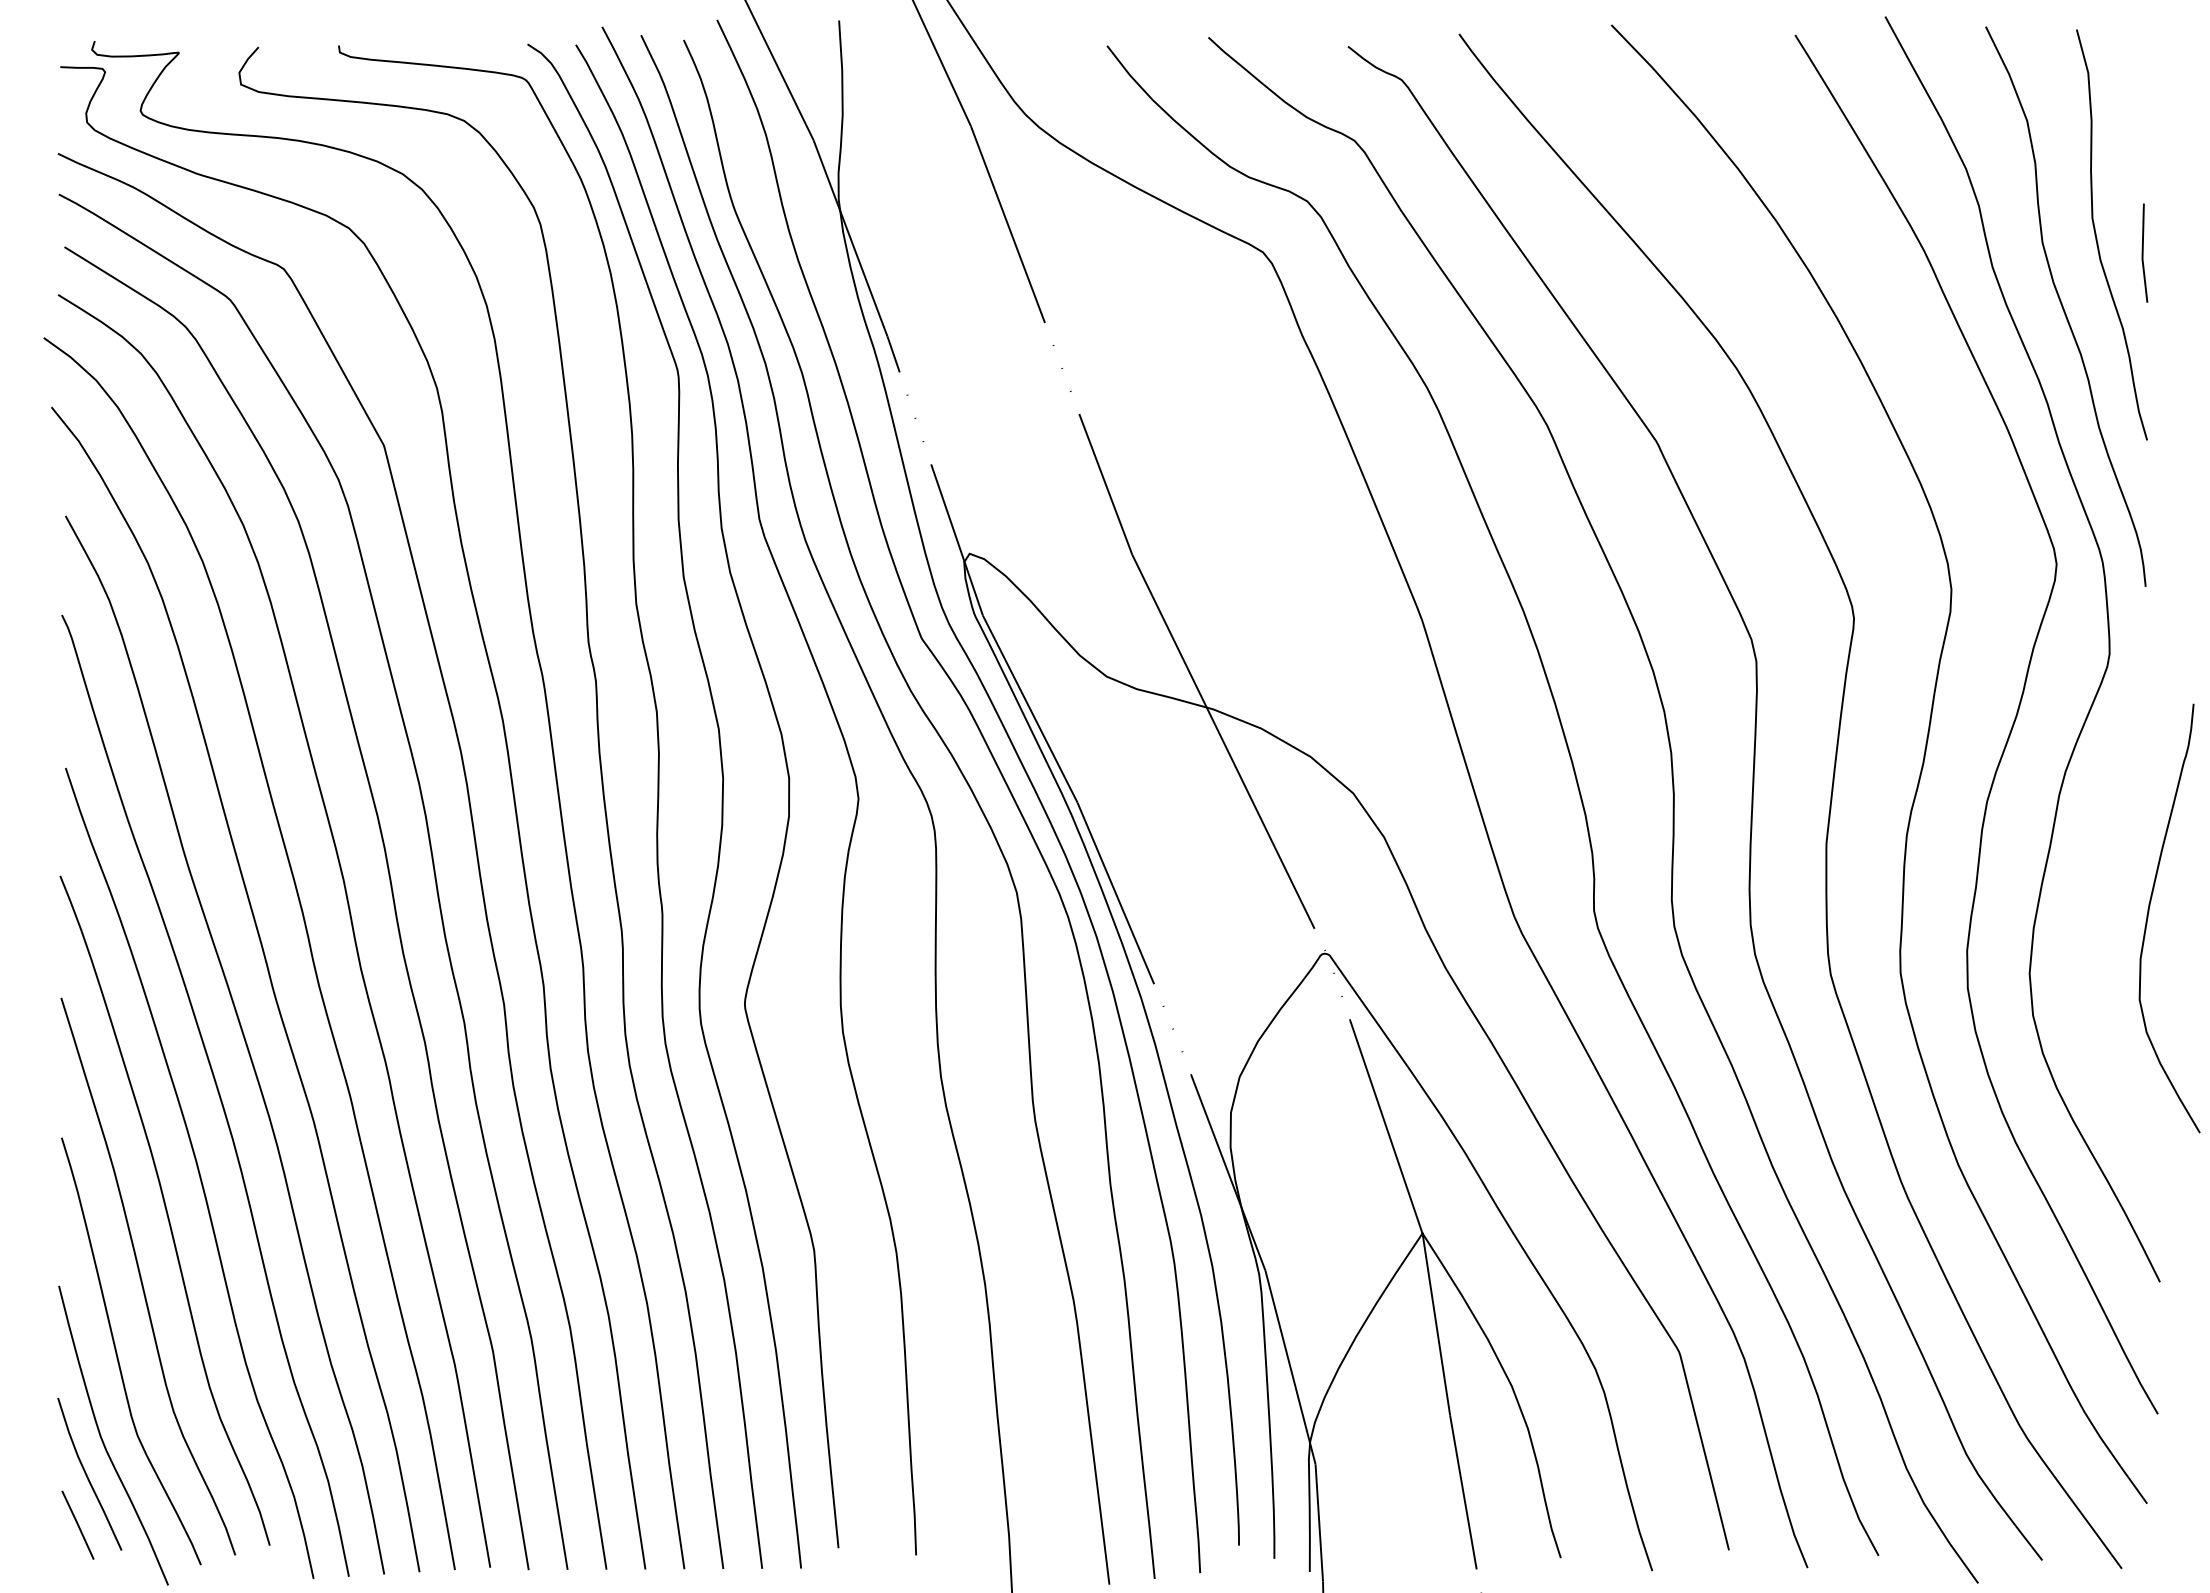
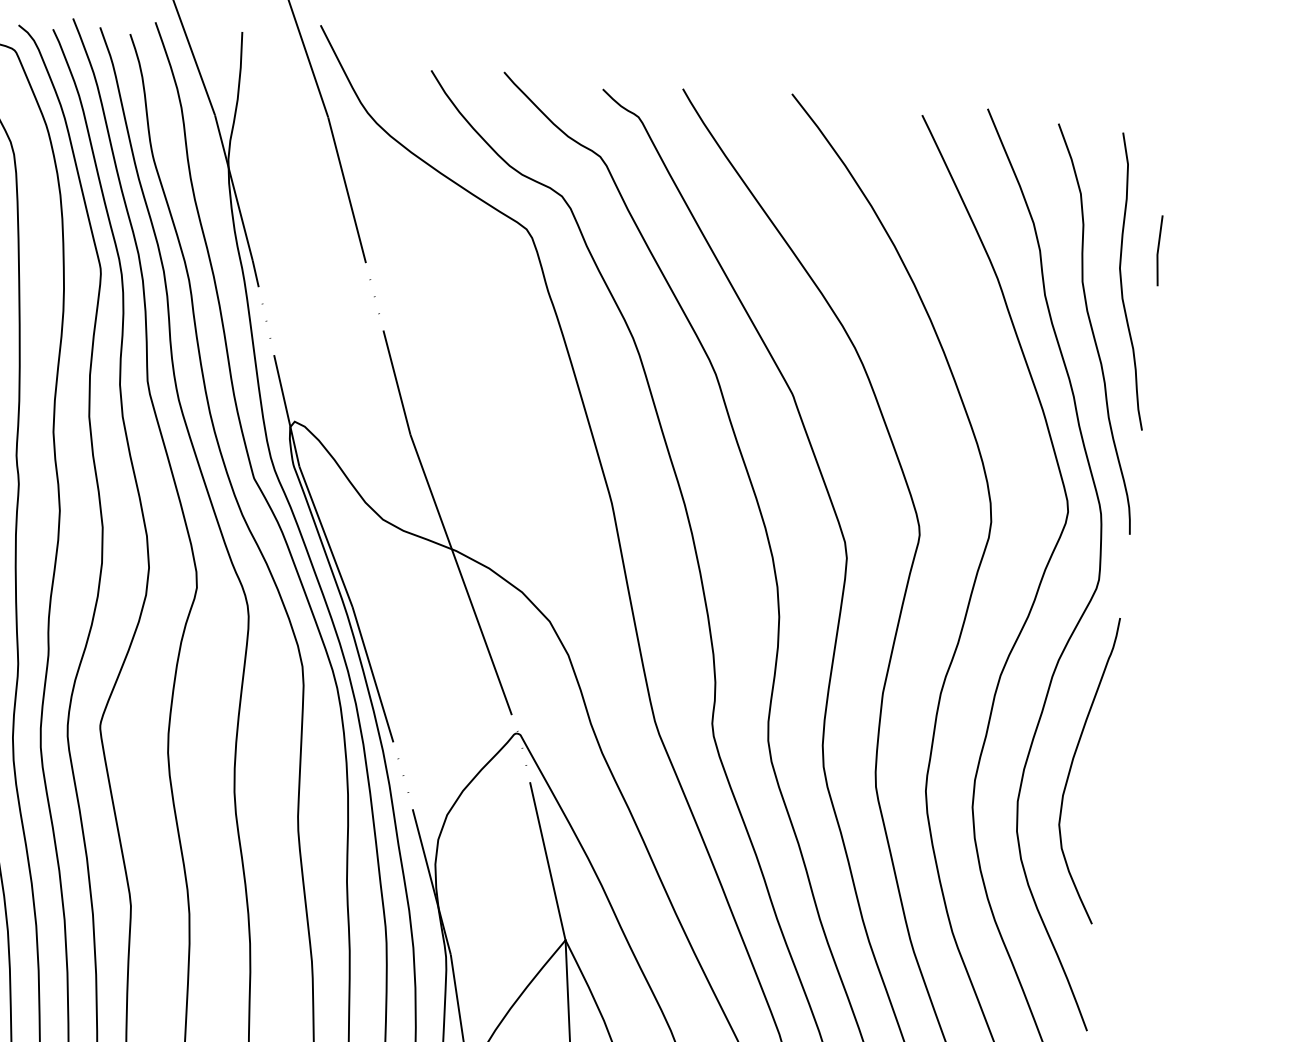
line: (2143, 252) -> (1158, 250), moved
curve: (2149, 912) -> (1072, 763), moved

